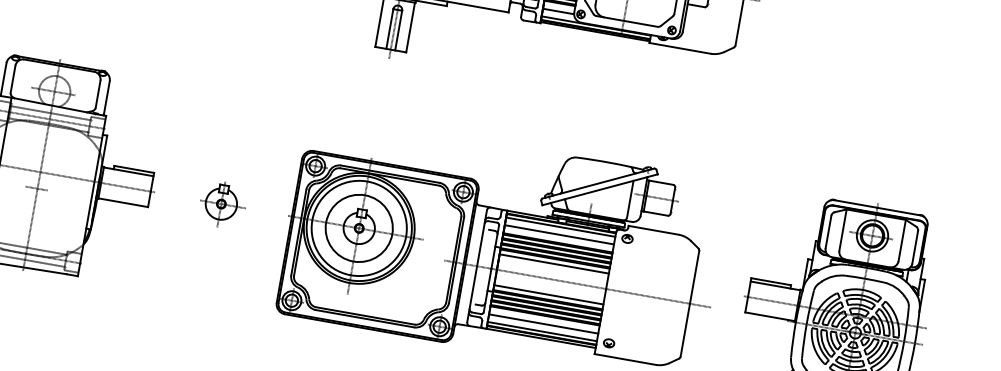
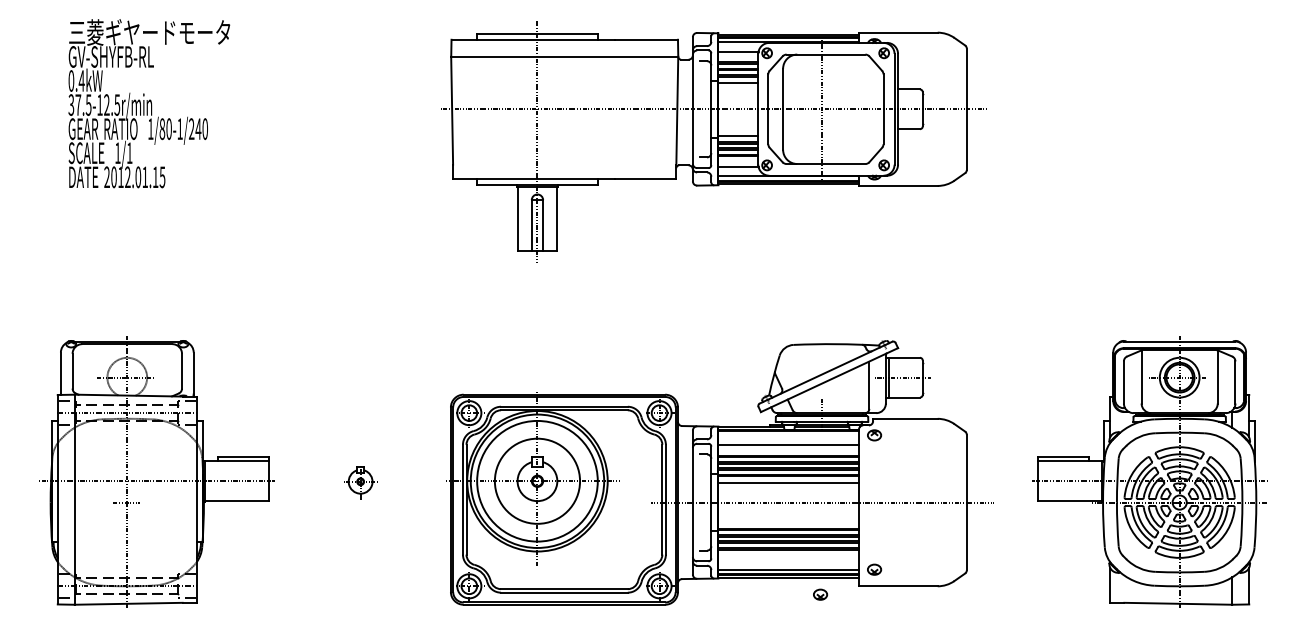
part: (222, 205) -> (361, 482), size x0.6
line: (560, 227) -> (788, 435), removed
line: (548, 294) -> (788, 522), removed
line: (543, 323) -> (788, 559), removed
part: (563, 355) -> (820, 594), added

